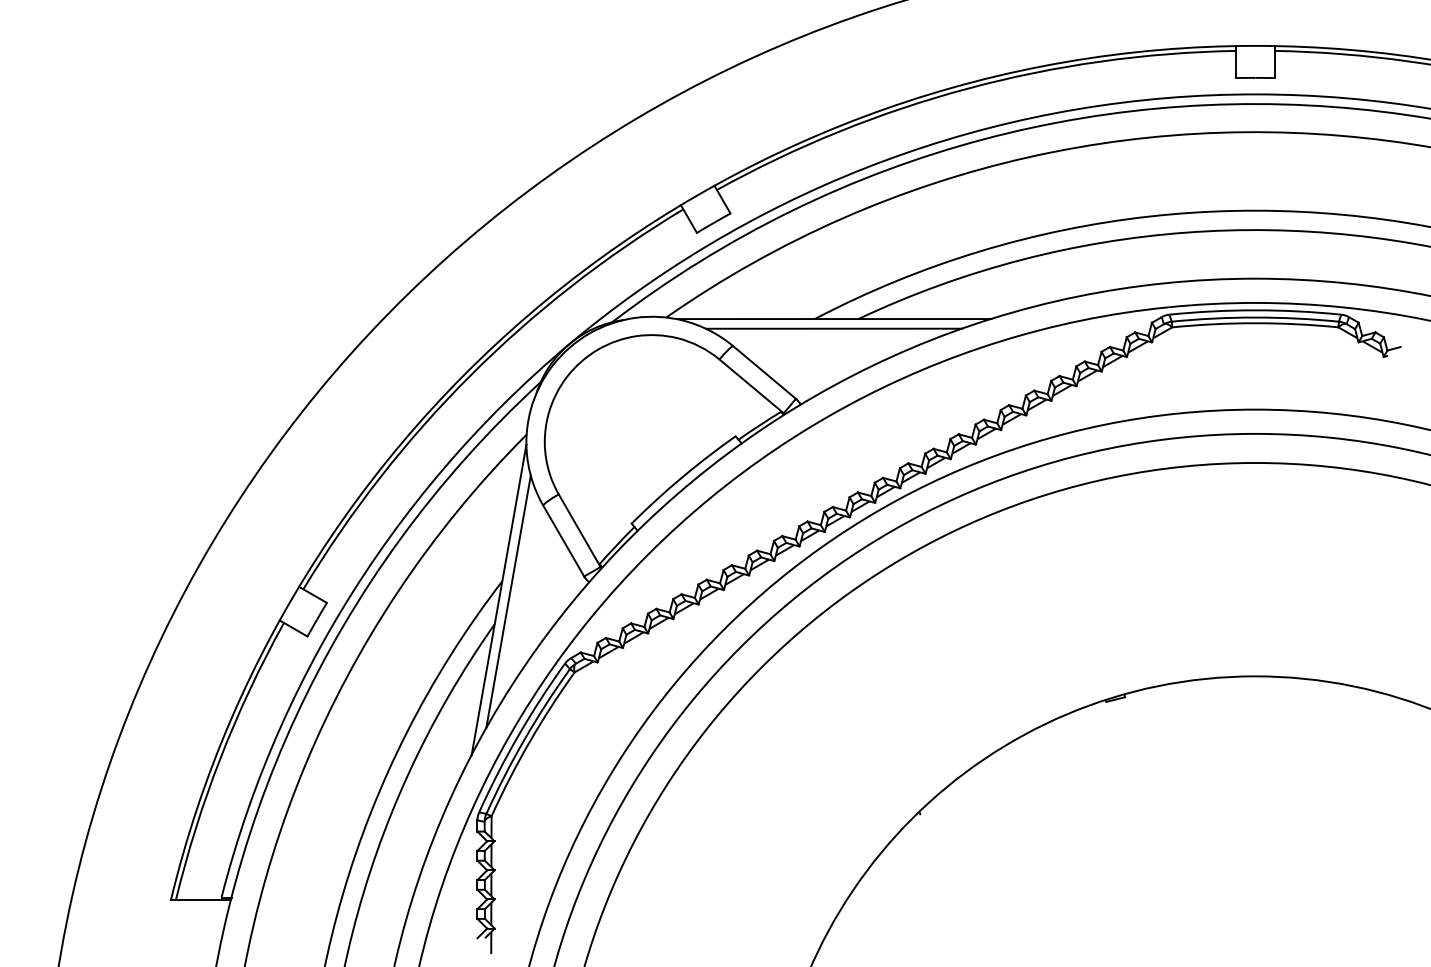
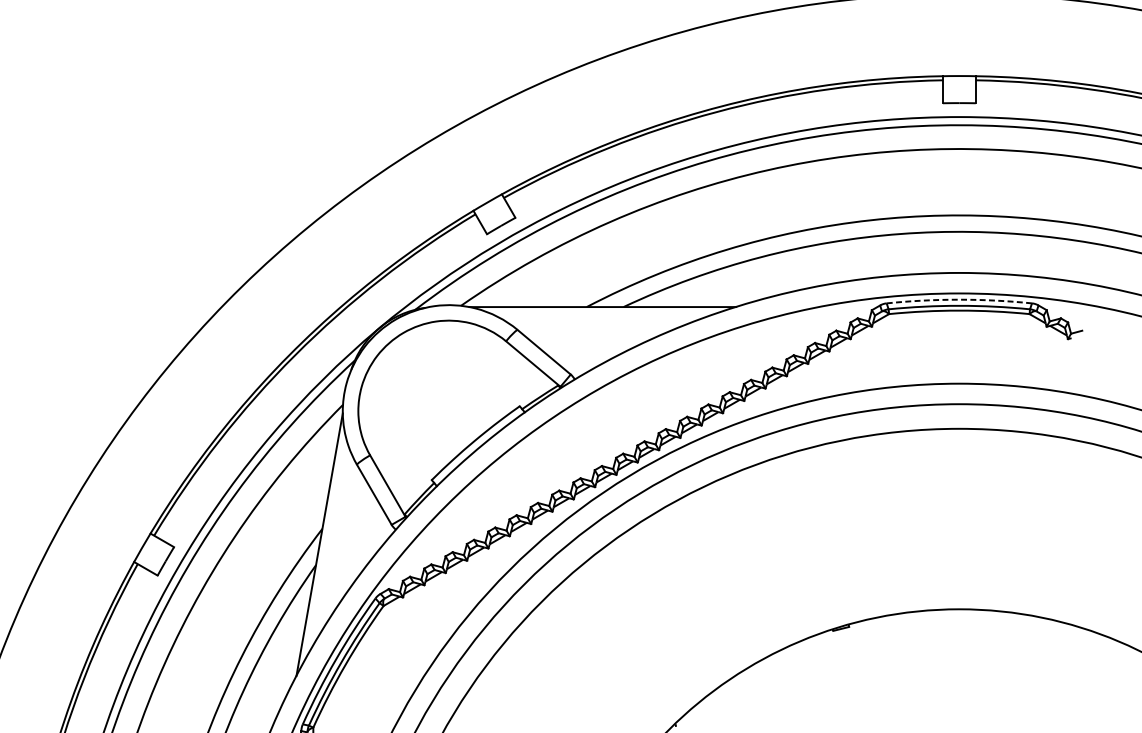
arc: (1255, 310) -> (959, 299), solid -> dashed
line: (833, 328) -> (602, 315), removed
line: (508, 601) -> (327, 545), removed

